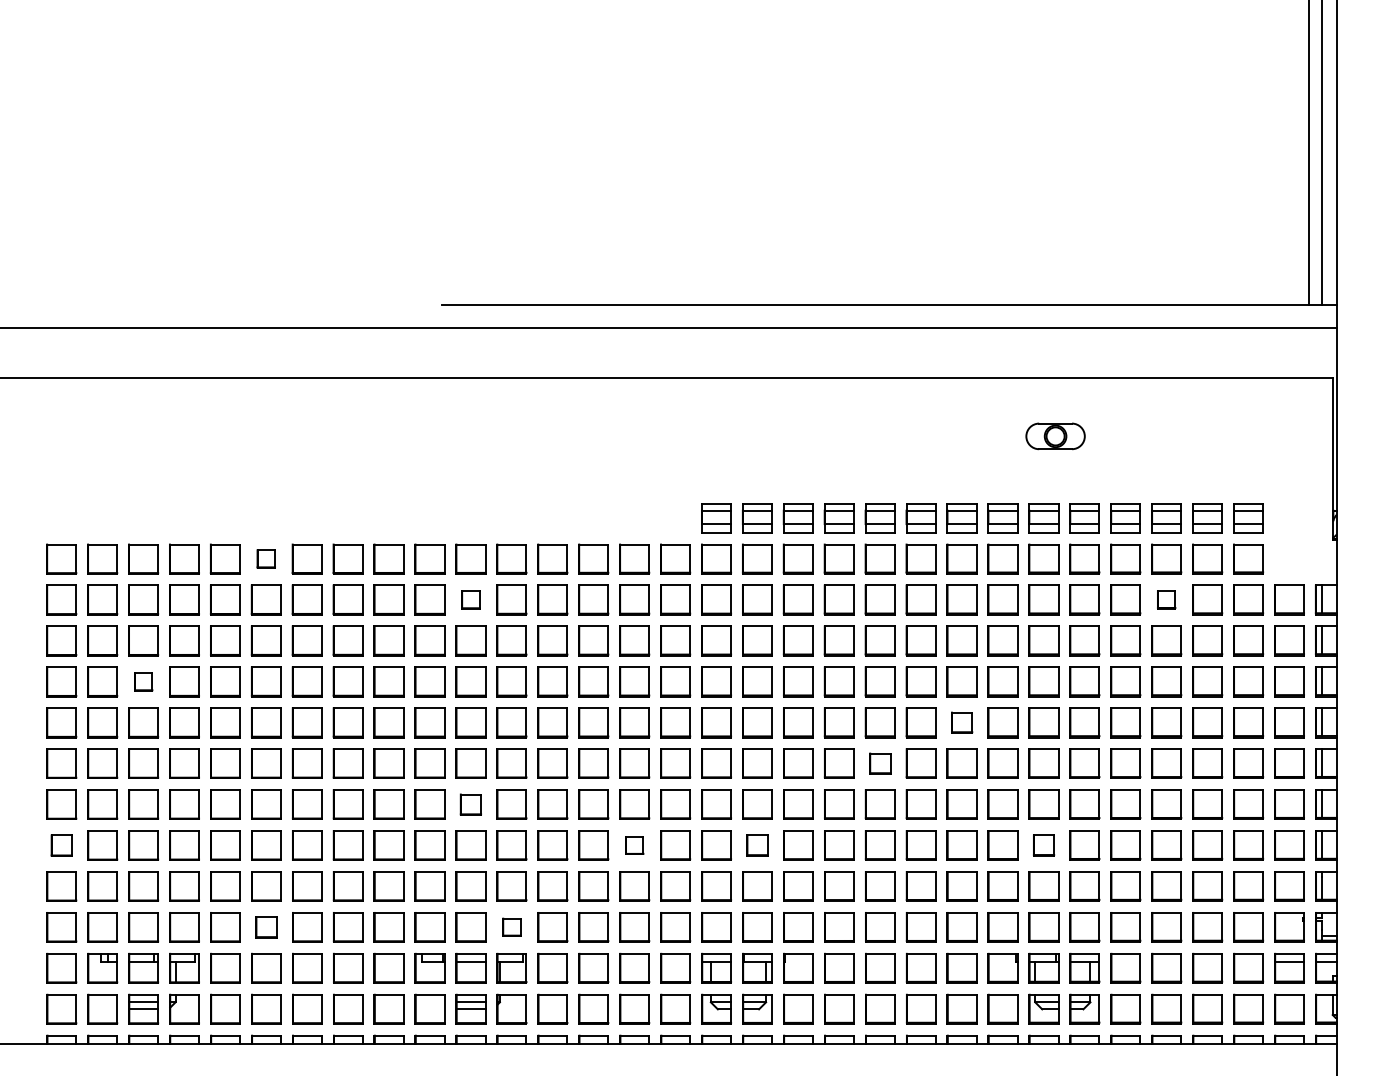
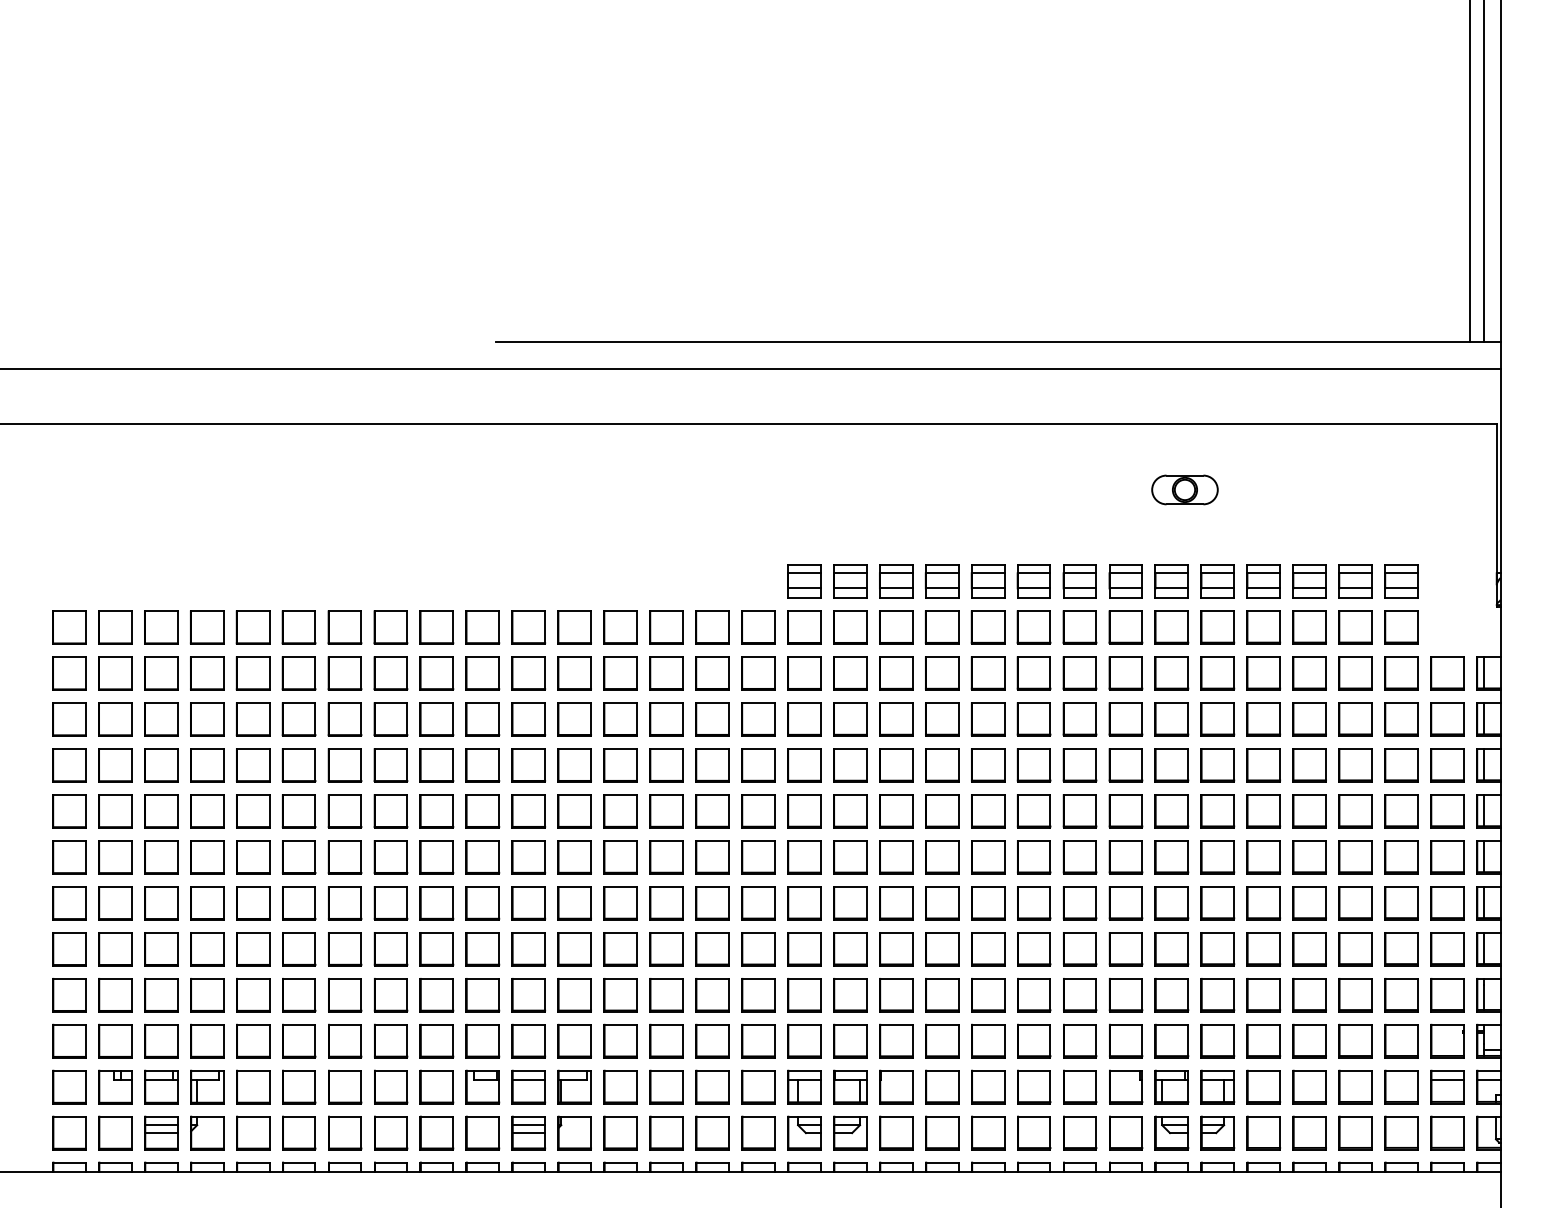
part: (265, 558) -> (298, 627), size x1.67
part: (470, 599) -> (528, 673), size x1.67
part: (1166, 599) -> (1309, 673), size x1.67
part: (143, 681) -> (161, 765), size x1.67
part: (961, 722) -> (1079, 811), size x1.43
part: (880, 763) -> (988, 857), size x1.43
part: (470, 804) -> (528, 903), size x1.43
part: (61, 845) -> (69, 949), size x1.43
part: (634, 845) -> (712, 949), size x1.67
part: (757, 845) -> (850, 949), size x1.43
part: (1043, 845) -> (1171, 949), size x1.43
part: (266, 926) -> (299, 1040), size x1.43
part: (511, 926) -> (574, 1040), size x1.67

